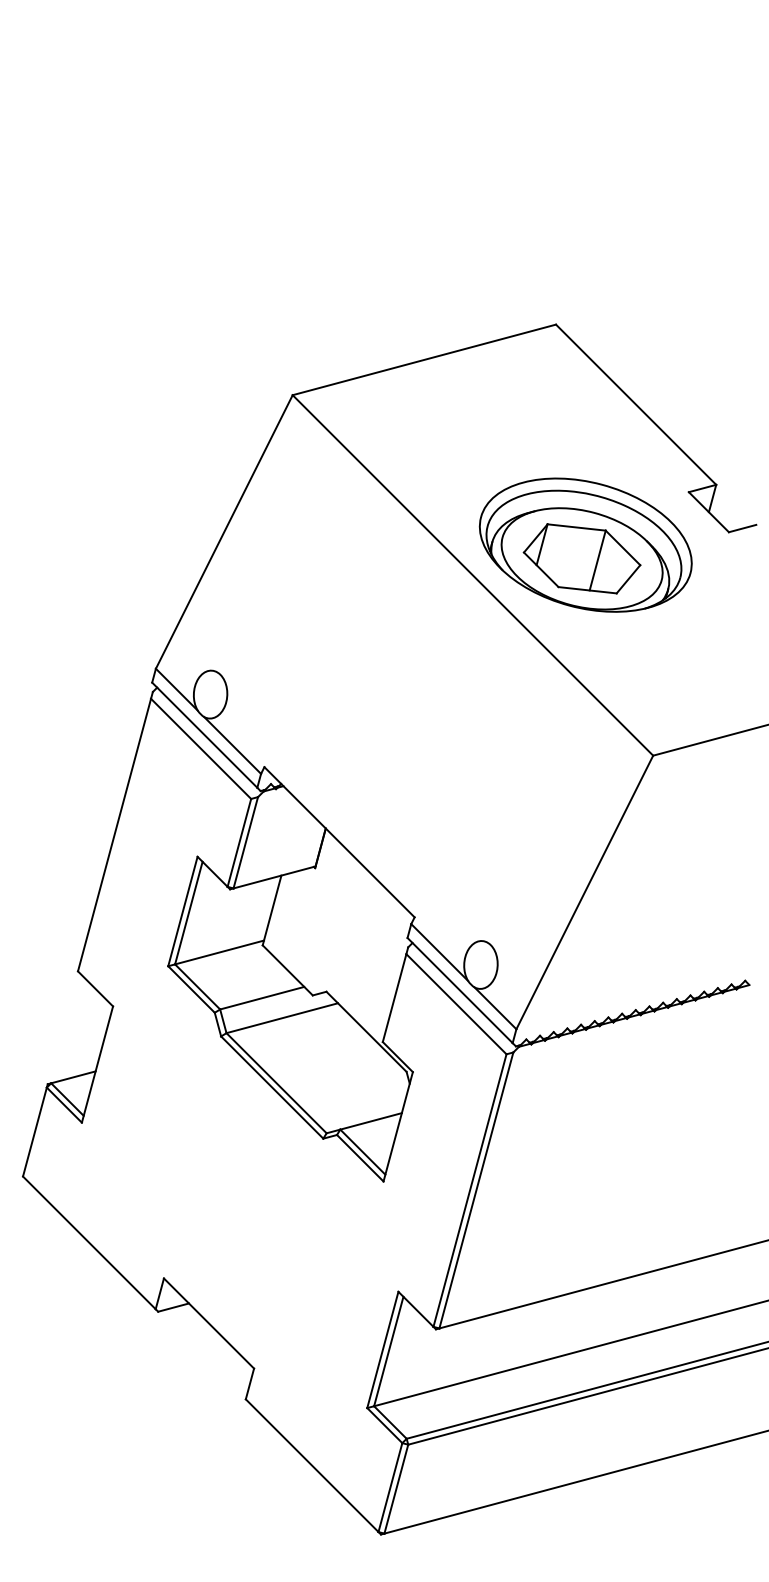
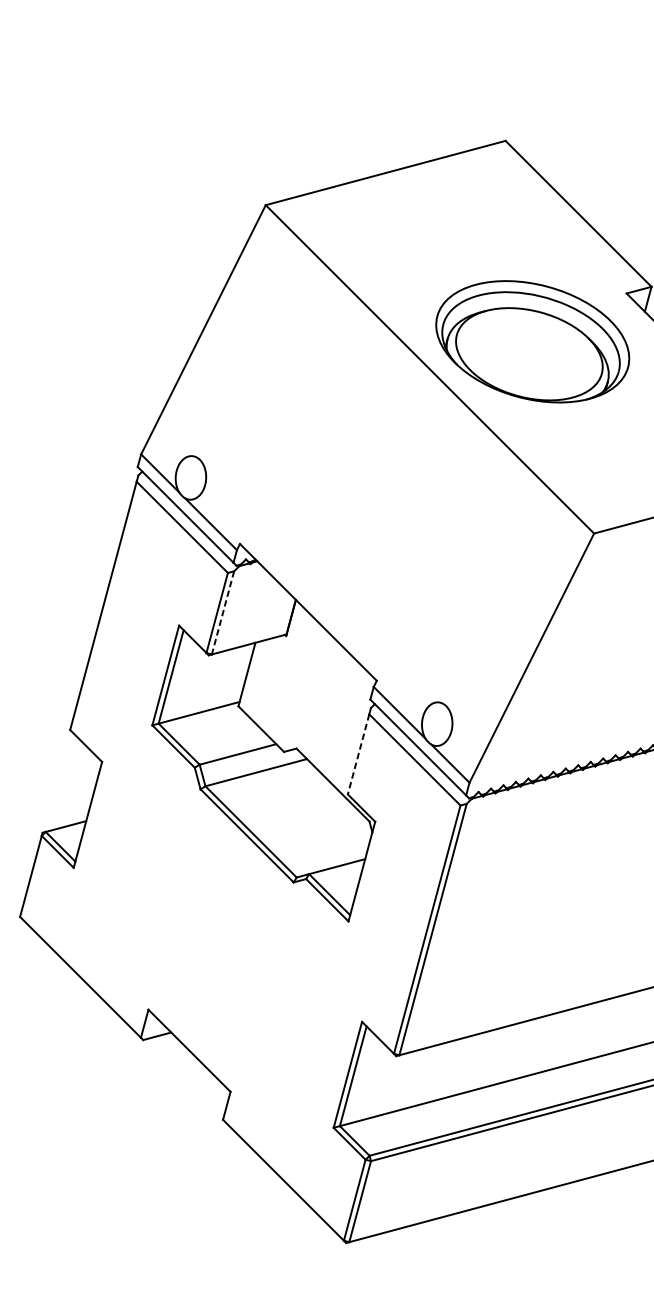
part: (581, 558) -> (528, 353), removed
line: (245, 843) -> (222, 613), solid -> dashed
line: (394, 998) -> (358, 754), solid -> dashed

